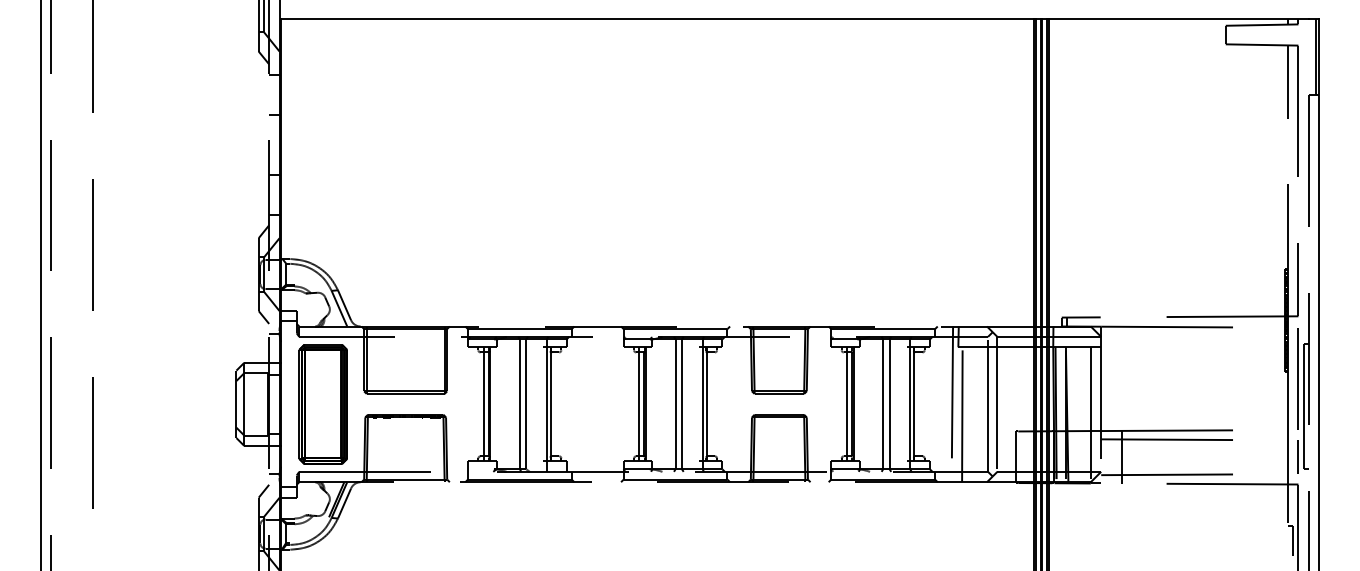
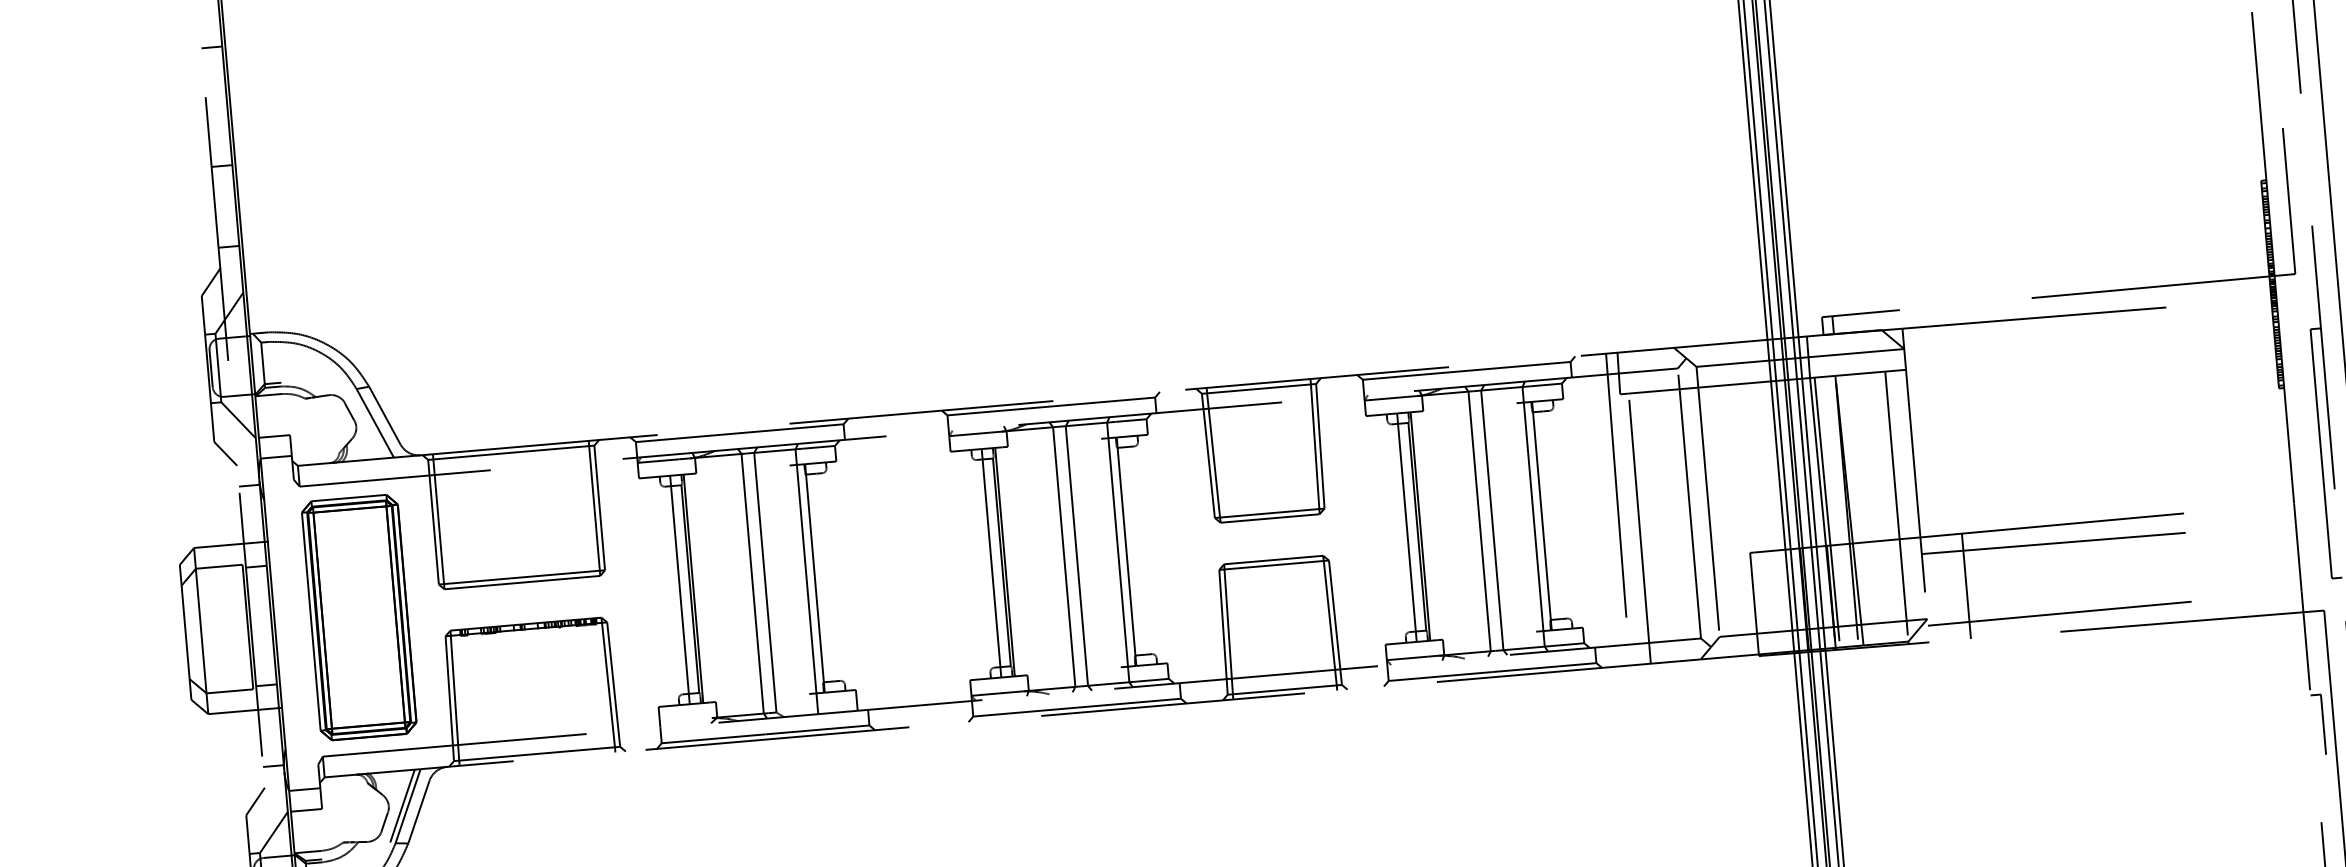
line: (1298, 378) -> (2306, 398), removed
line: (1298, 457) -> (2319, 556), removed

